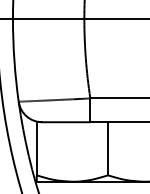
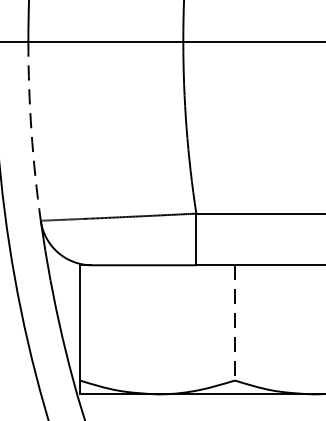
arc: (14, 60) -> (31, 131), solid -> dashed
line: (108, 148) -> (235, 322), solid -> dashed

